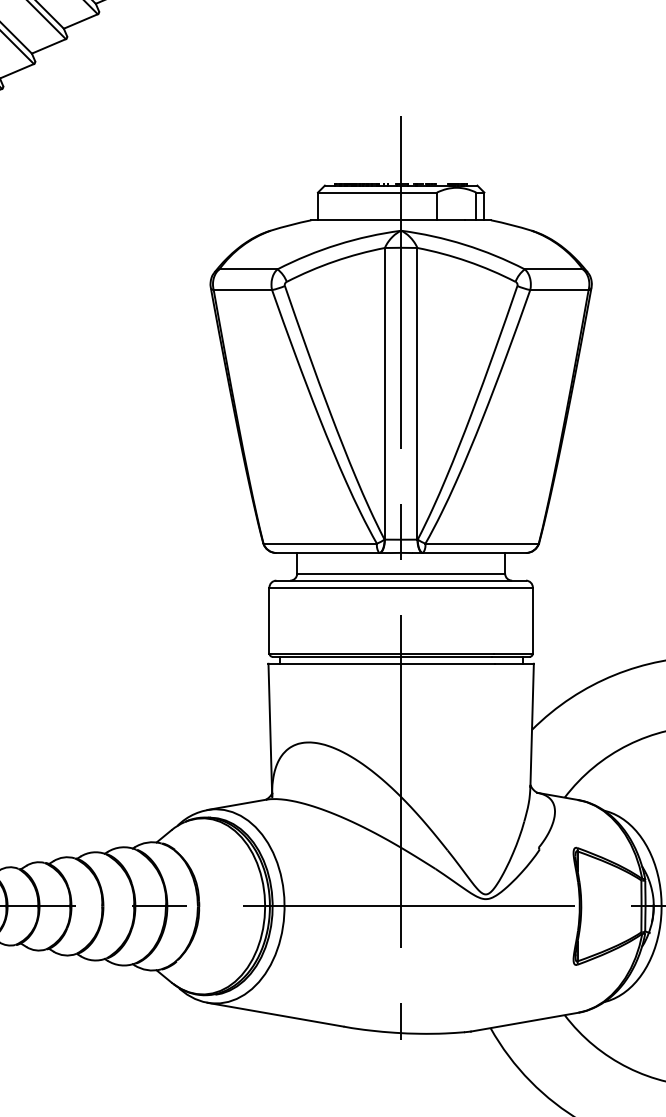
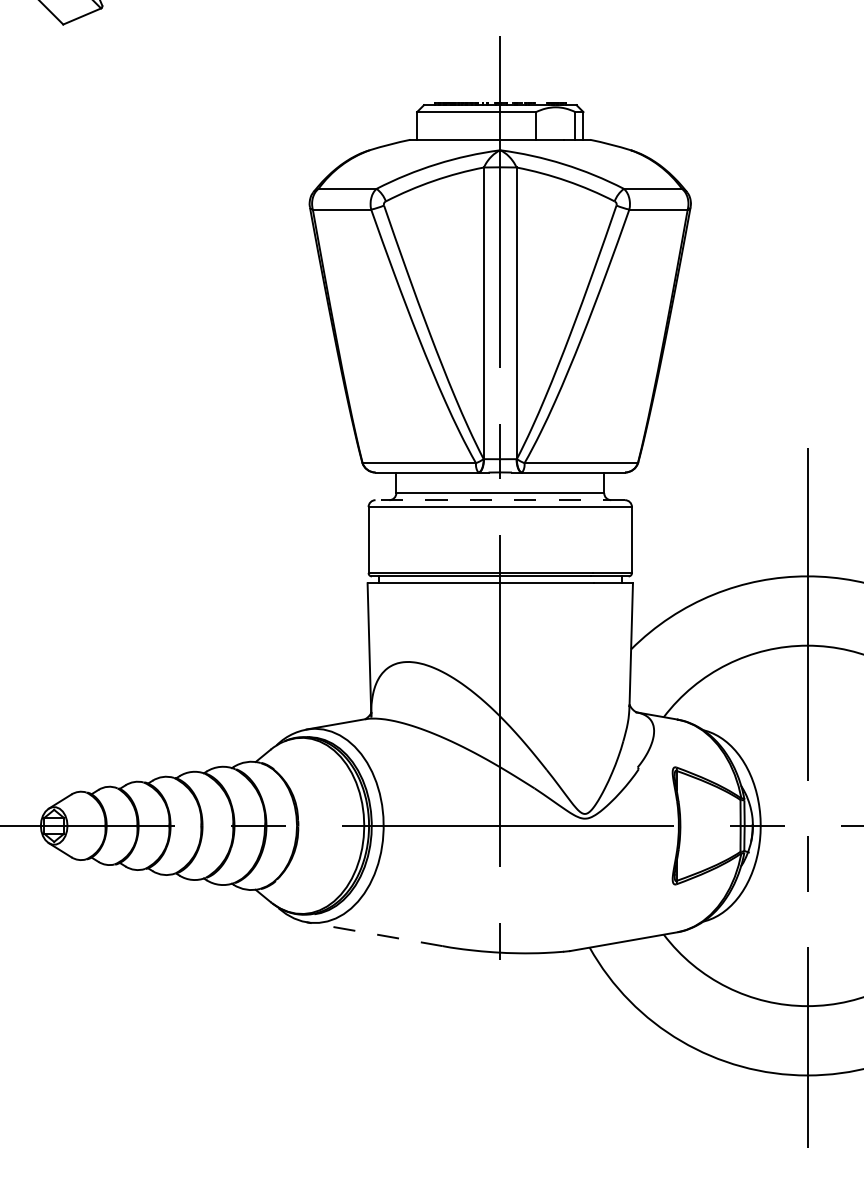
line: (401, 580) -> (500, 500), solid -> dashed
line: (275, 1014) -> (374, 934), solid -> dashed

